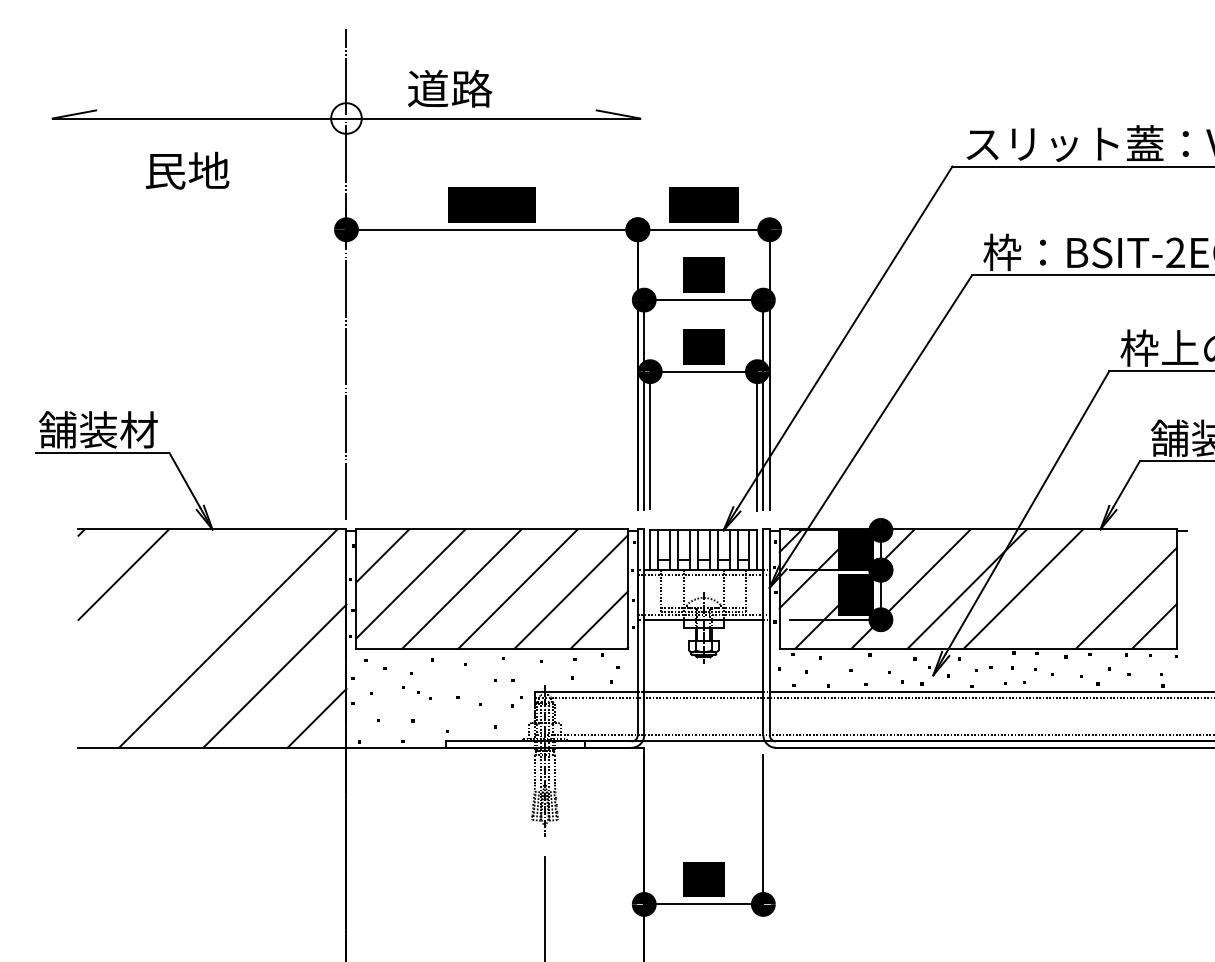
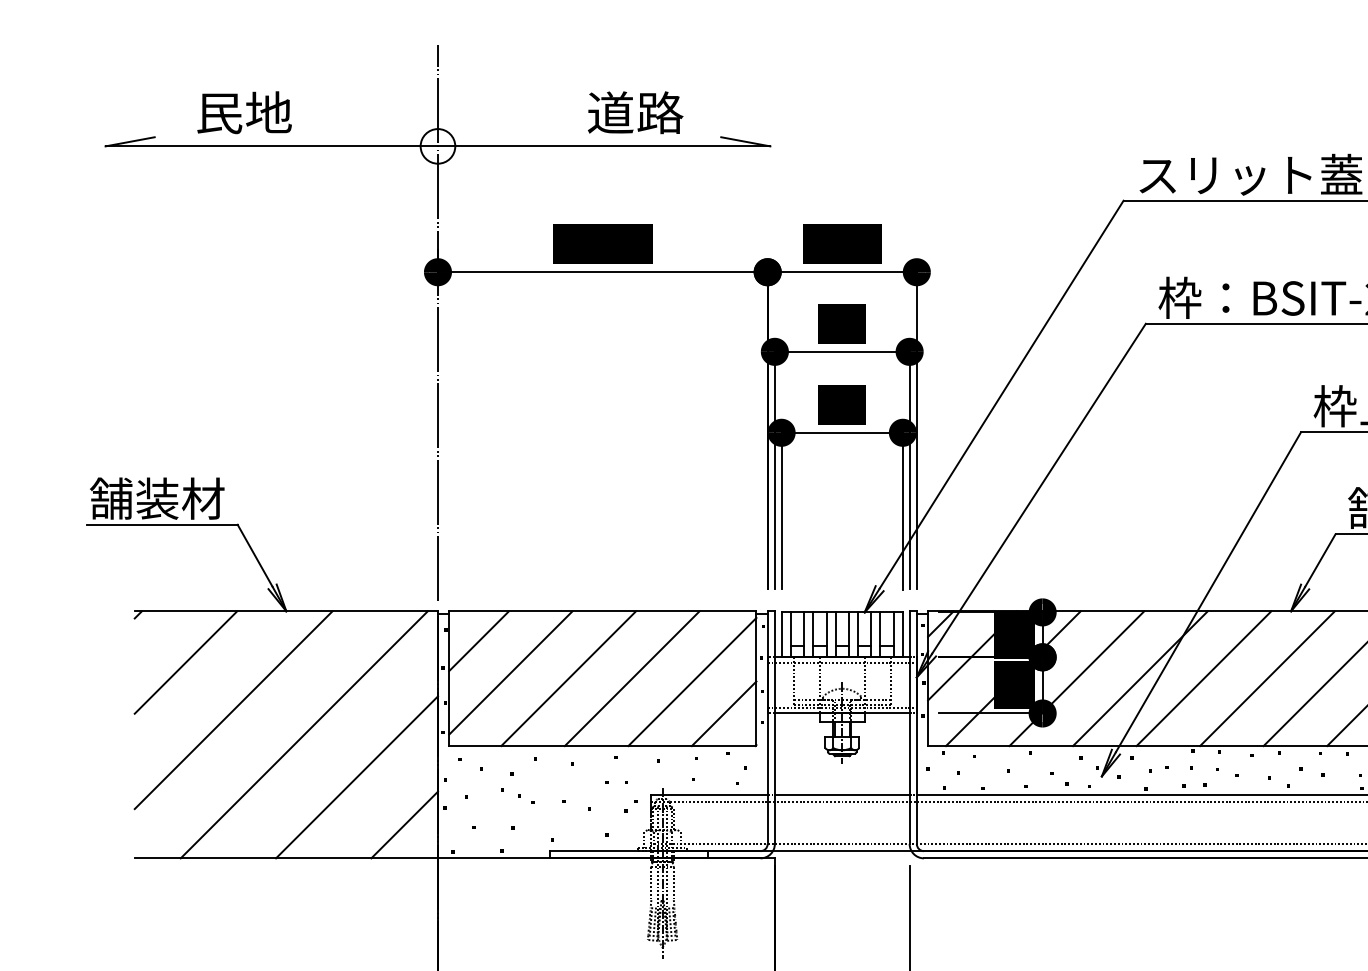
text: (450, 88) -> (635, 112), moved
text: (187, 170) -> (244, 112), moved
line: (1079, 588) -> (1267, 678), added
line: (165, 616) -> (233, 709), added

